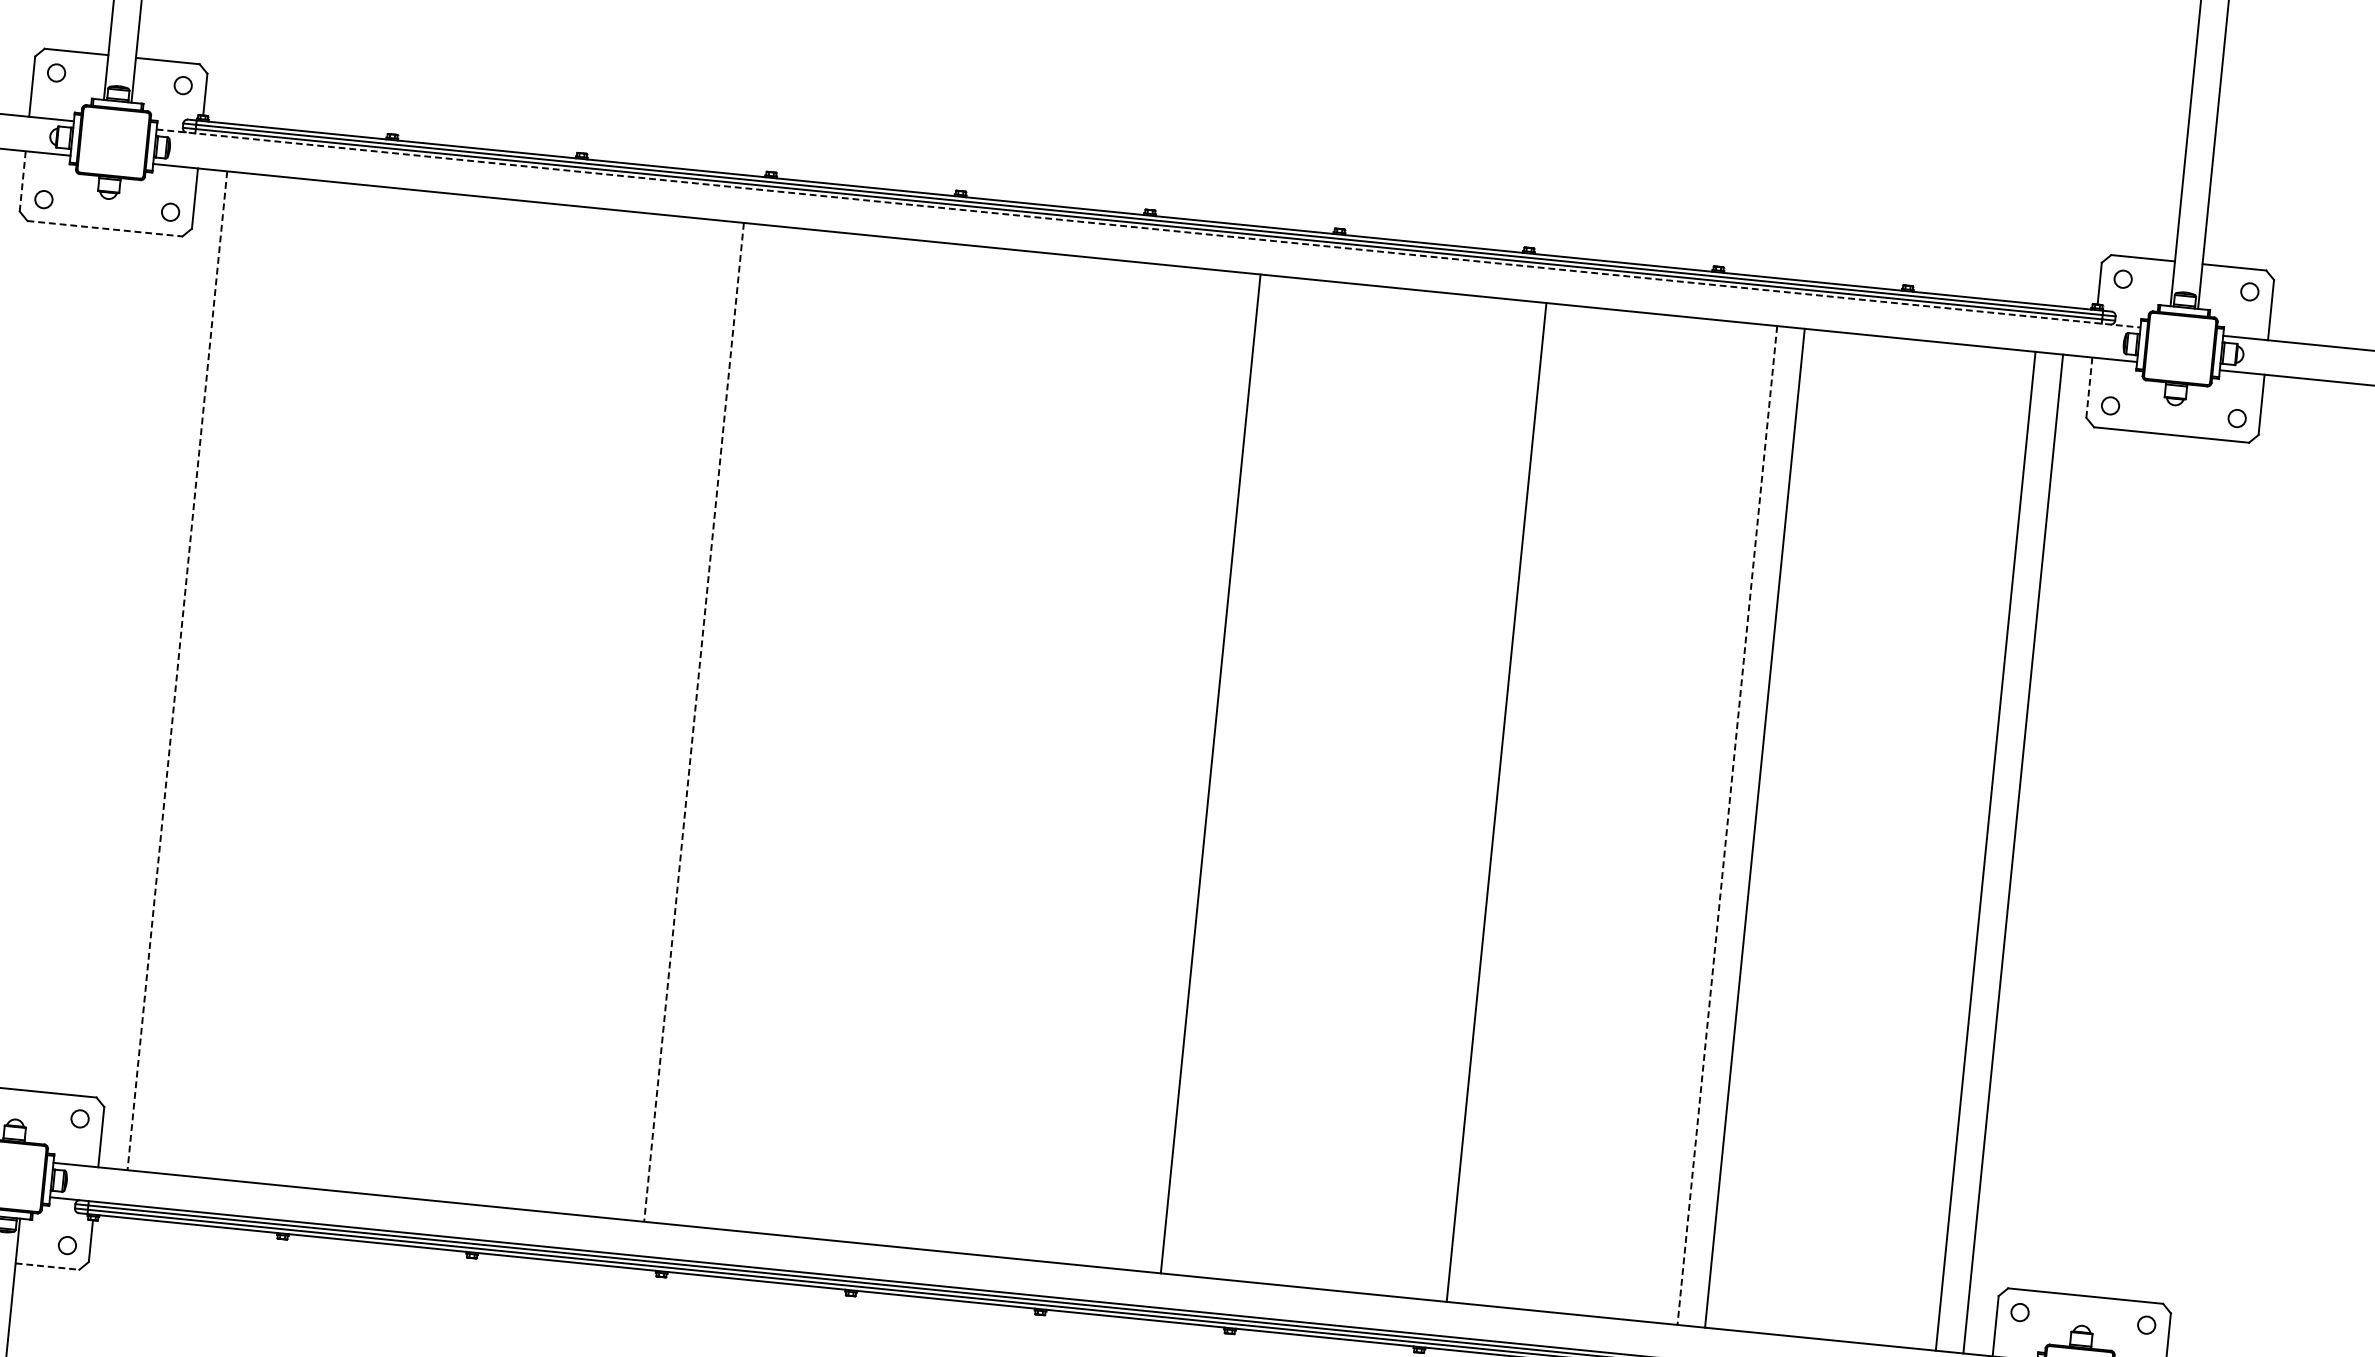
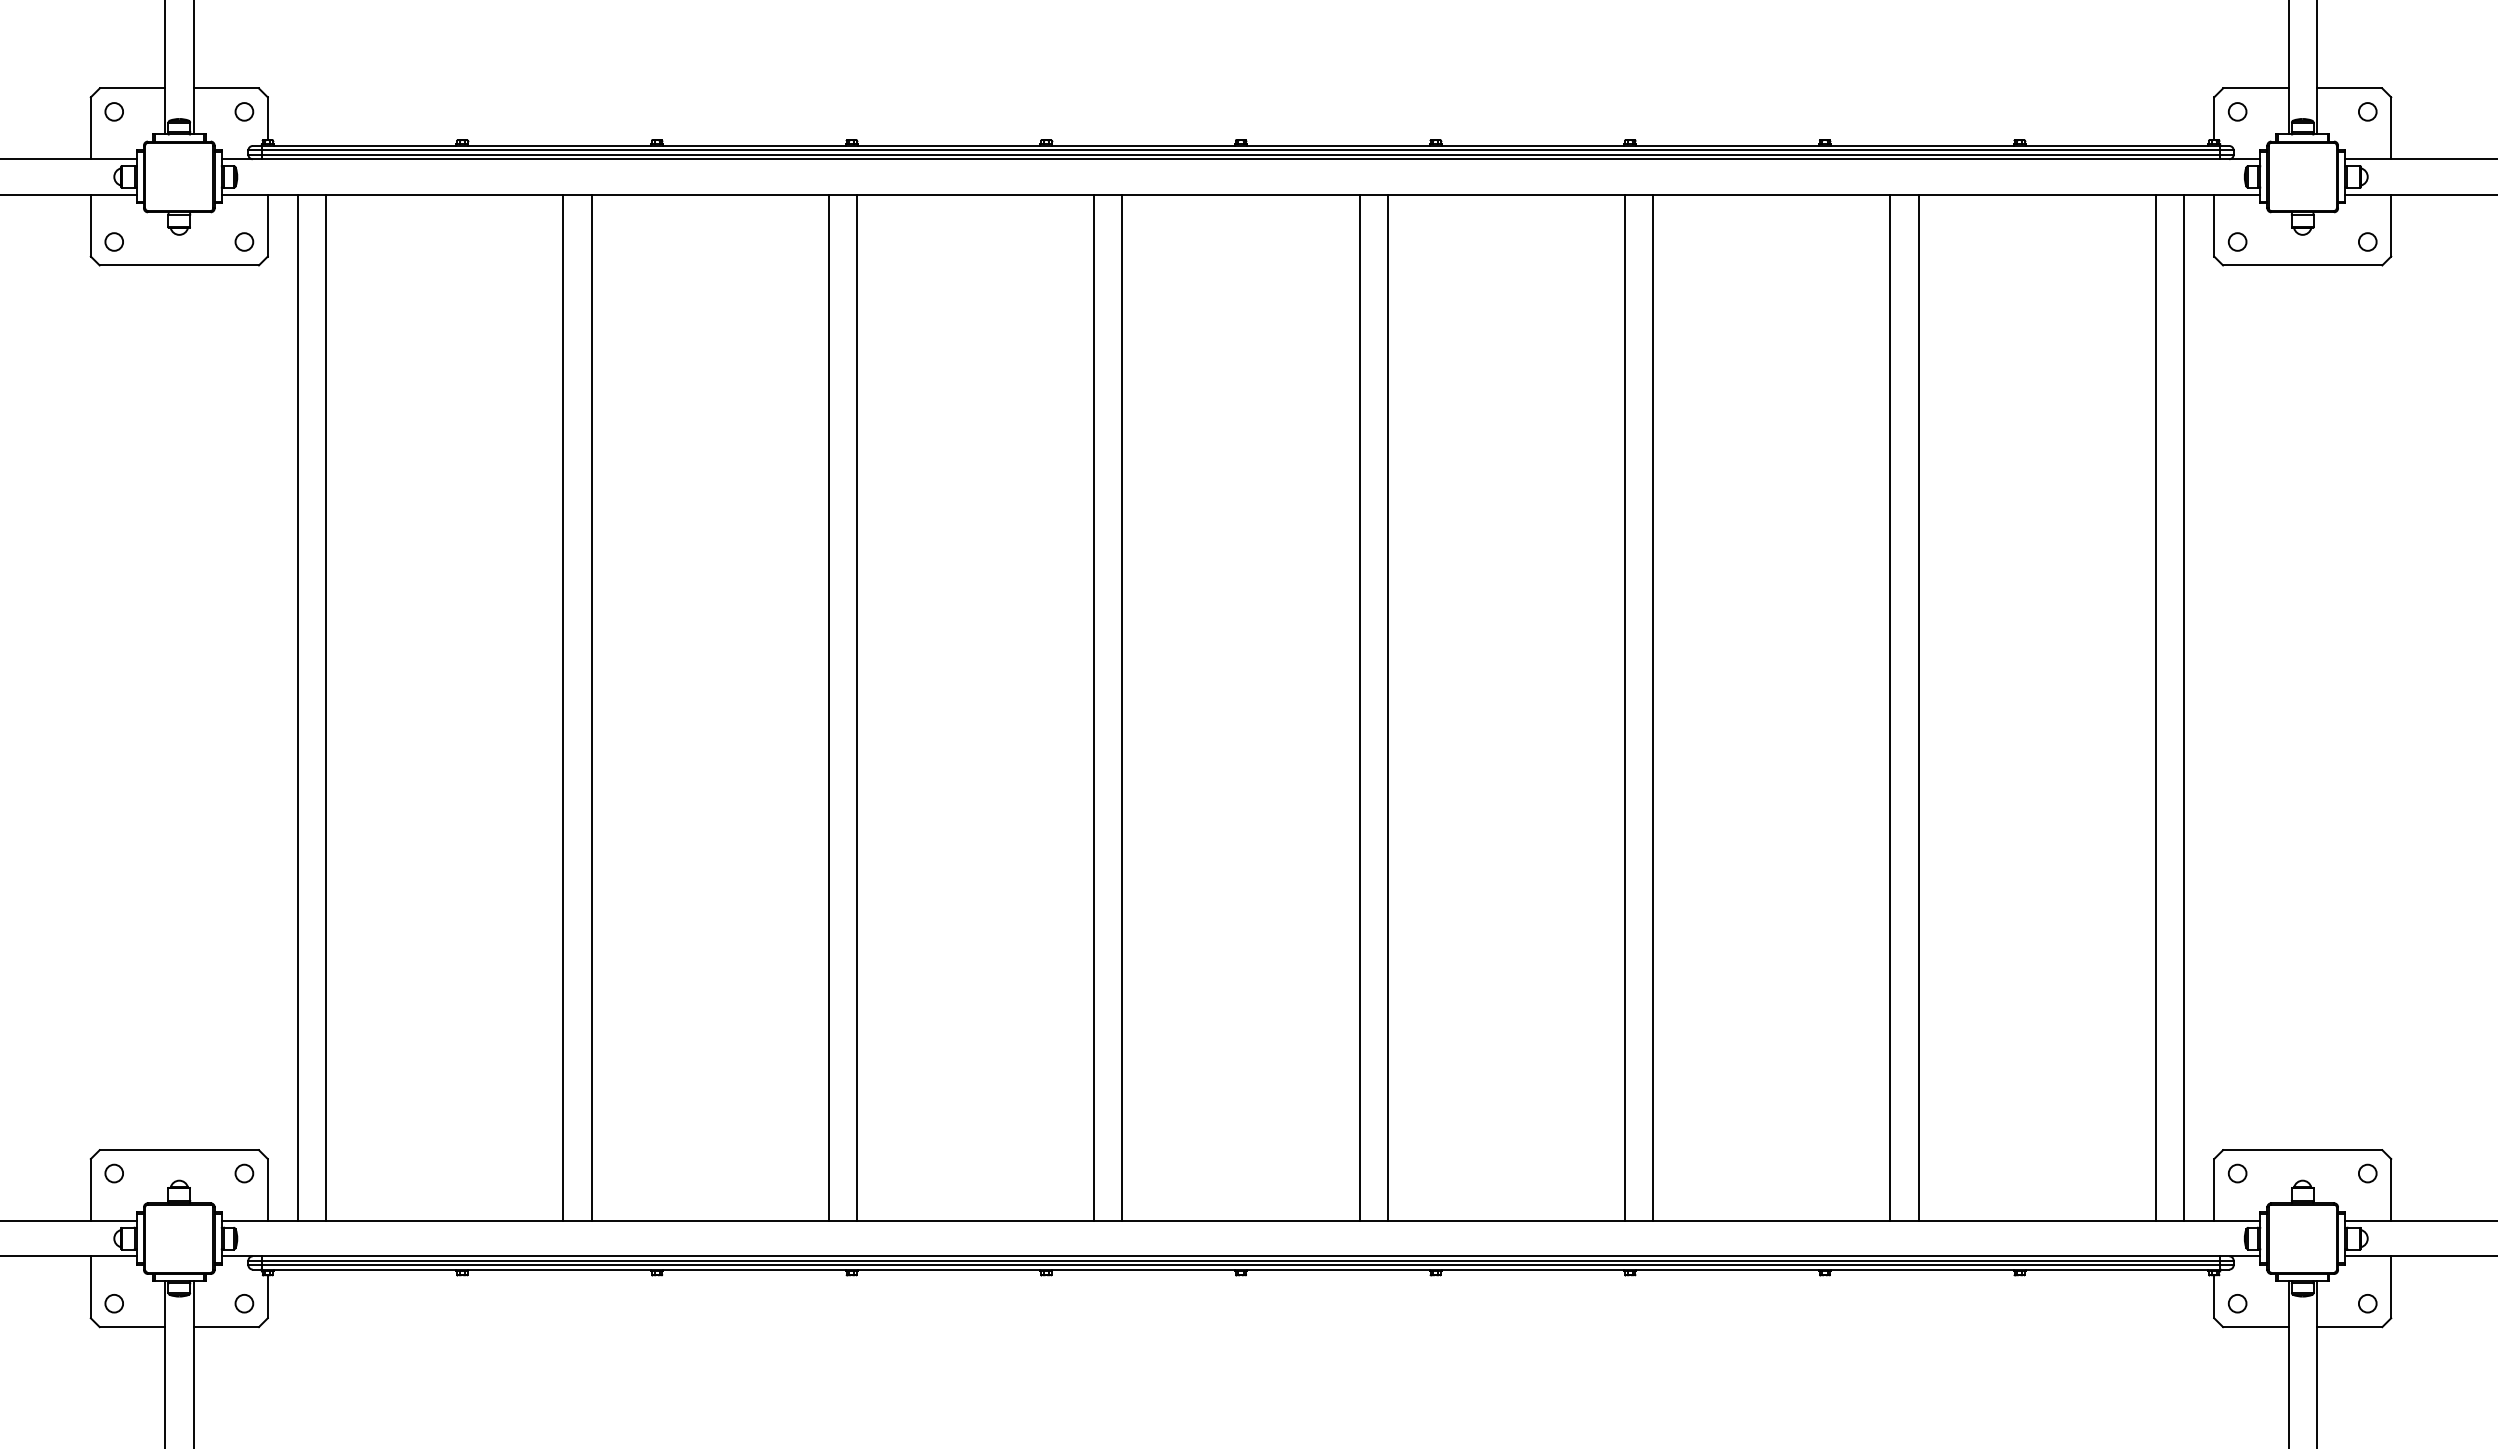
line: (22, 181) -> (90, 225), dashed -> solid
line: (105, 228) -> (179, 265), dashed -> solid
line: (1149, 228) -> (1241, 159), dashed -> solid
line: (2089, 387) -> (2214, 225), dashed -> solid
line: (176, 671) -> (297, 708), dashed -> solid
line: (205, 673) -> (326, 707), added
line: (435, 696) -> (563, 707), added
line: (463, 699) -> (591, 707), added
line: (693, 723) -> (828, 708), dashed -> solid
line: (722, 724) -> (857, 707), added
line: (952, 747) -> (1094, 707), added
line: (979, 750) -> (1122, 707), added
line: (1237, 776) -> (1387, 707), added
line: (1469, 799) -> (1625, 707), added
line: (1727, 826) -> (1890, 708), dashed -> solid
line: (47, 1266) -> (226, 1327), dashed -> solid

